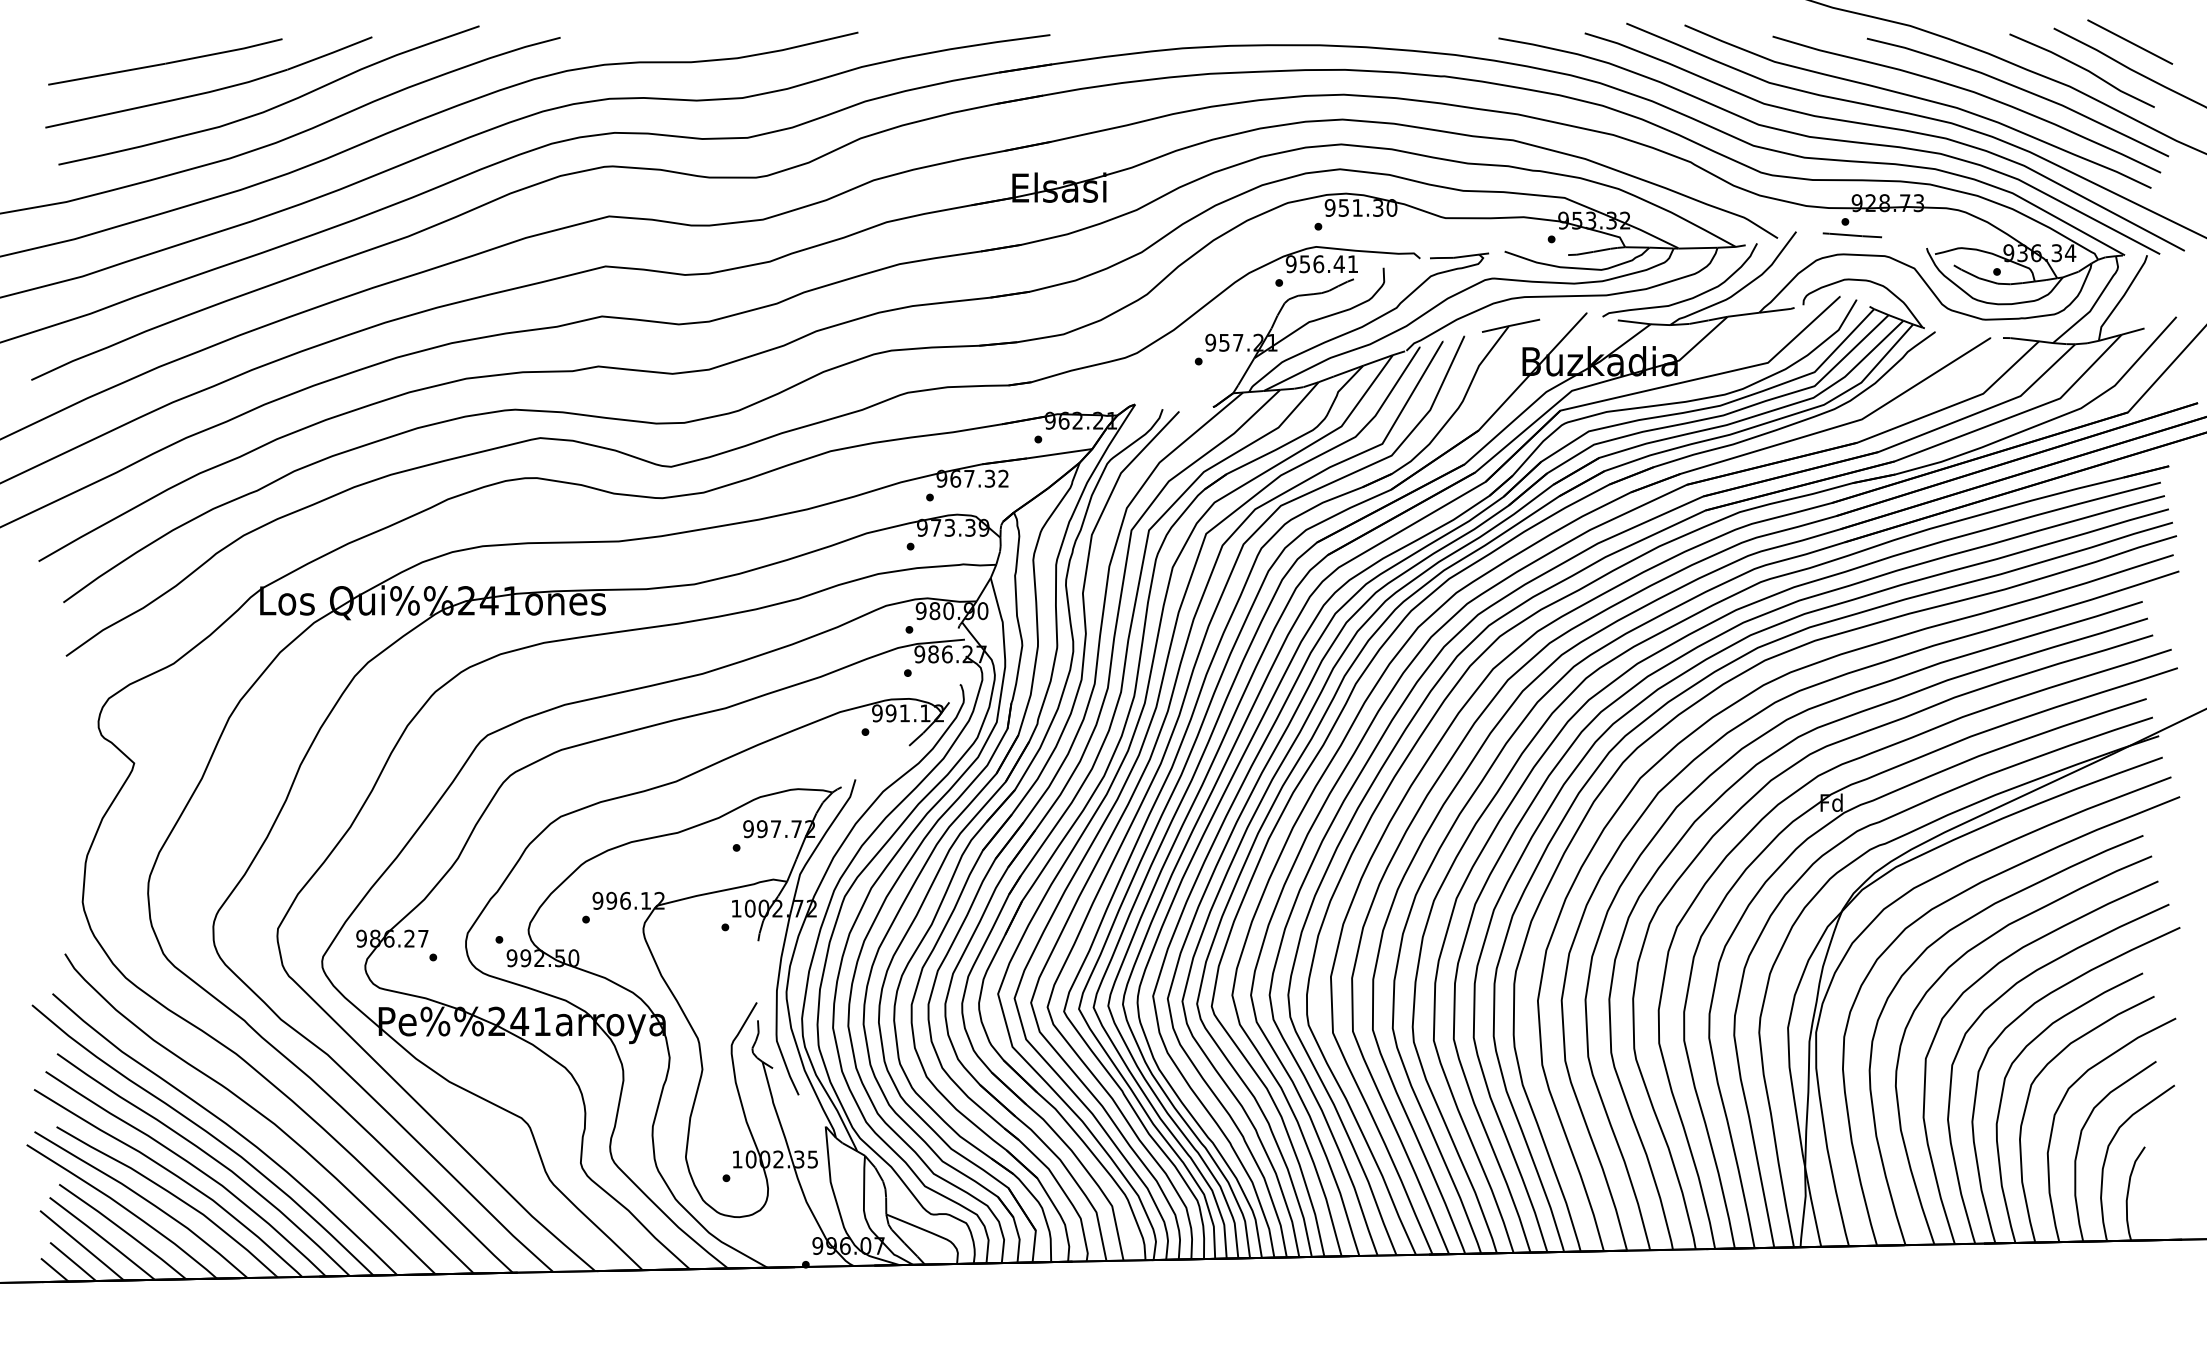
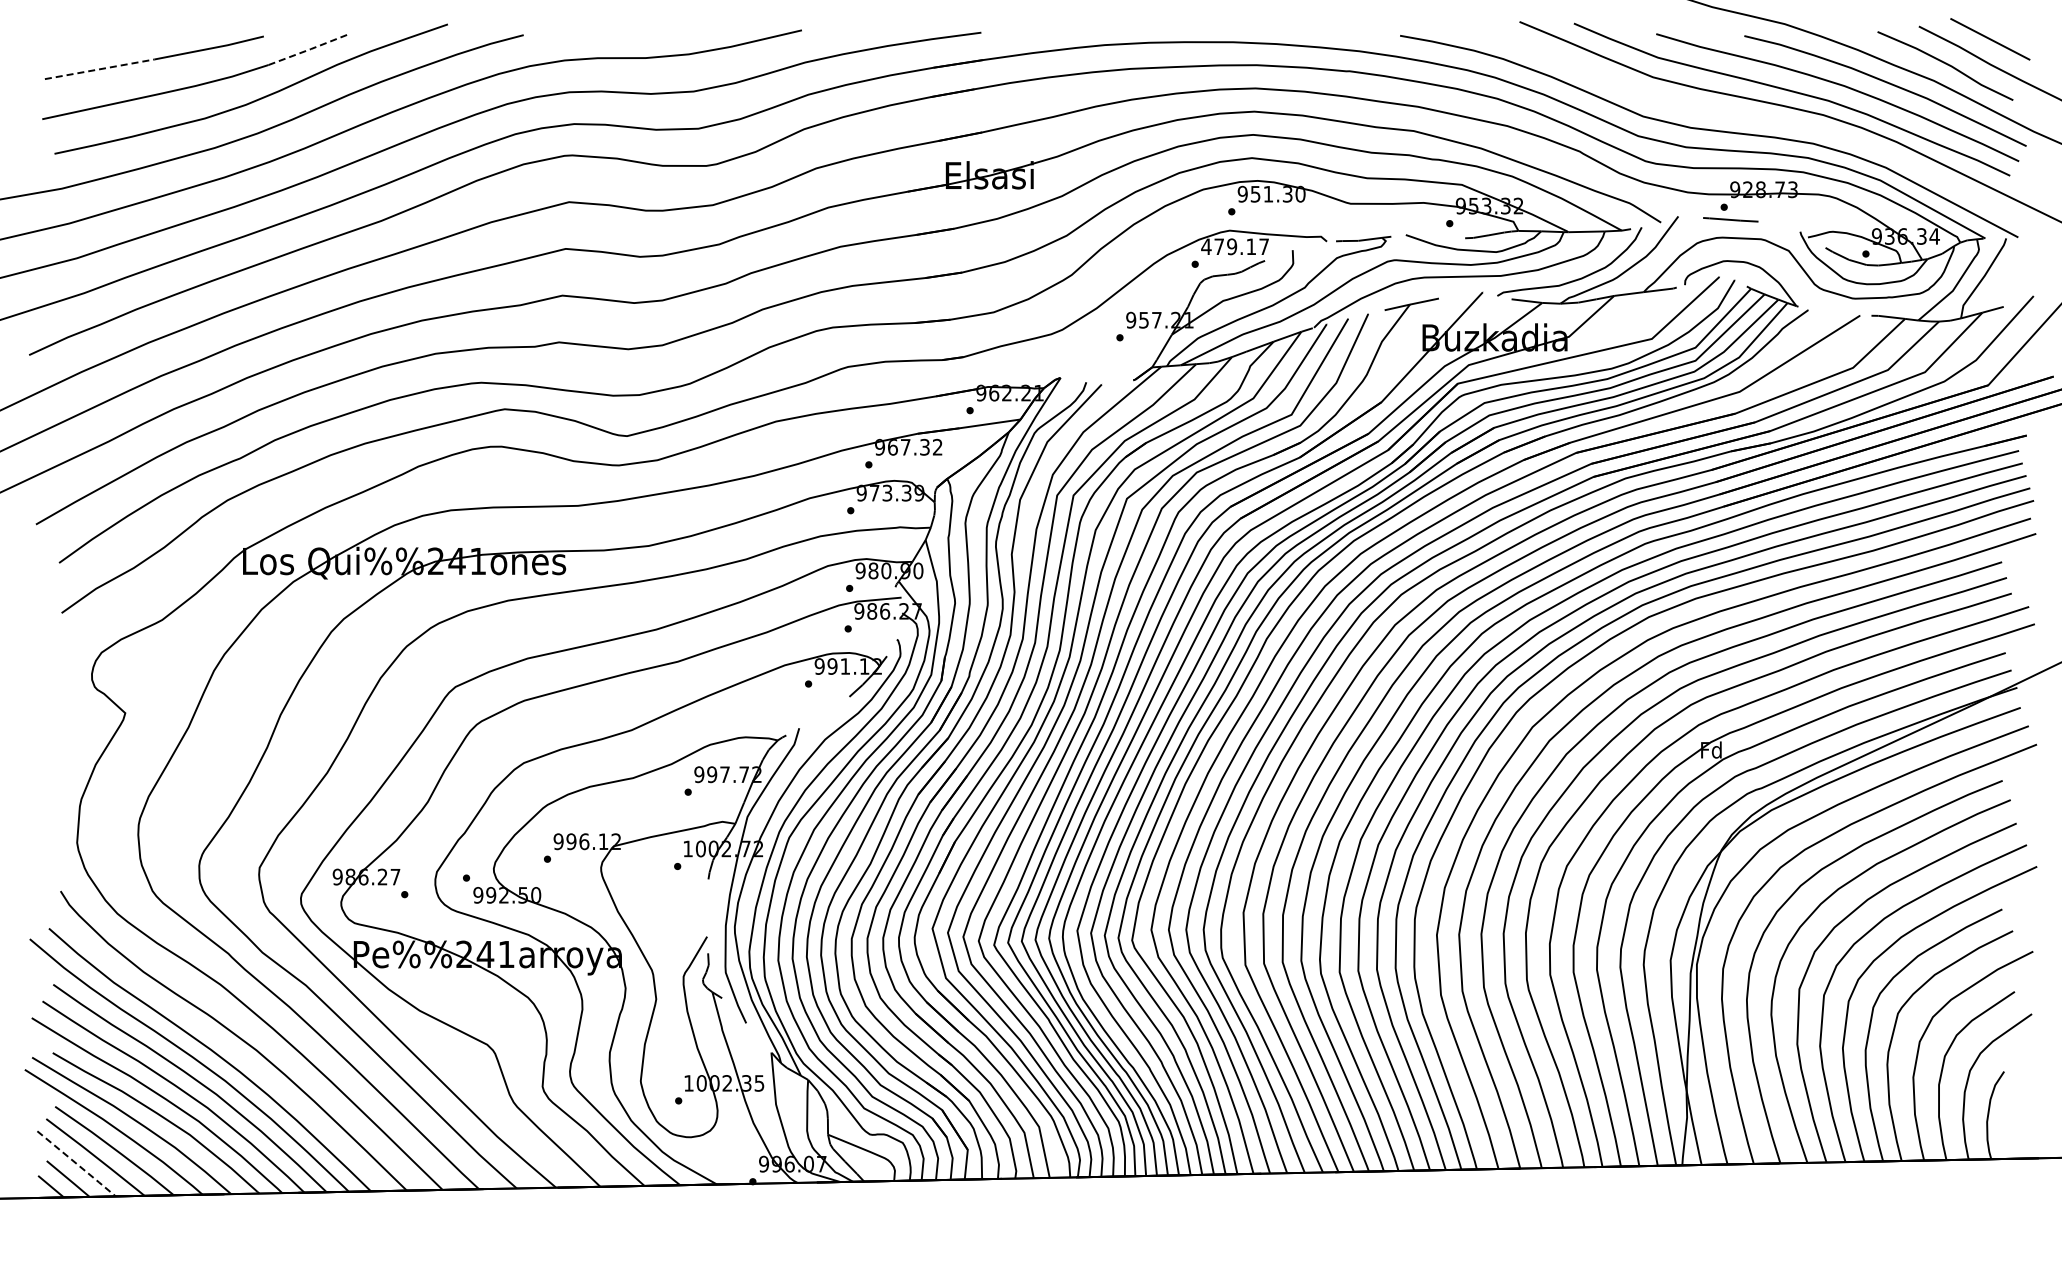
line: (331, 53) -> (309, 49), solid -> dashed
line: (106, 74) -> (99, 69), solid -> dashed
curve: (1887, 129) -> (1763, 120), removed
text: (1321, 263) -> (1234, 246), 956.41 -> 479.17
line: (81, 1246) -> (76, 1164), solid -> dashed

